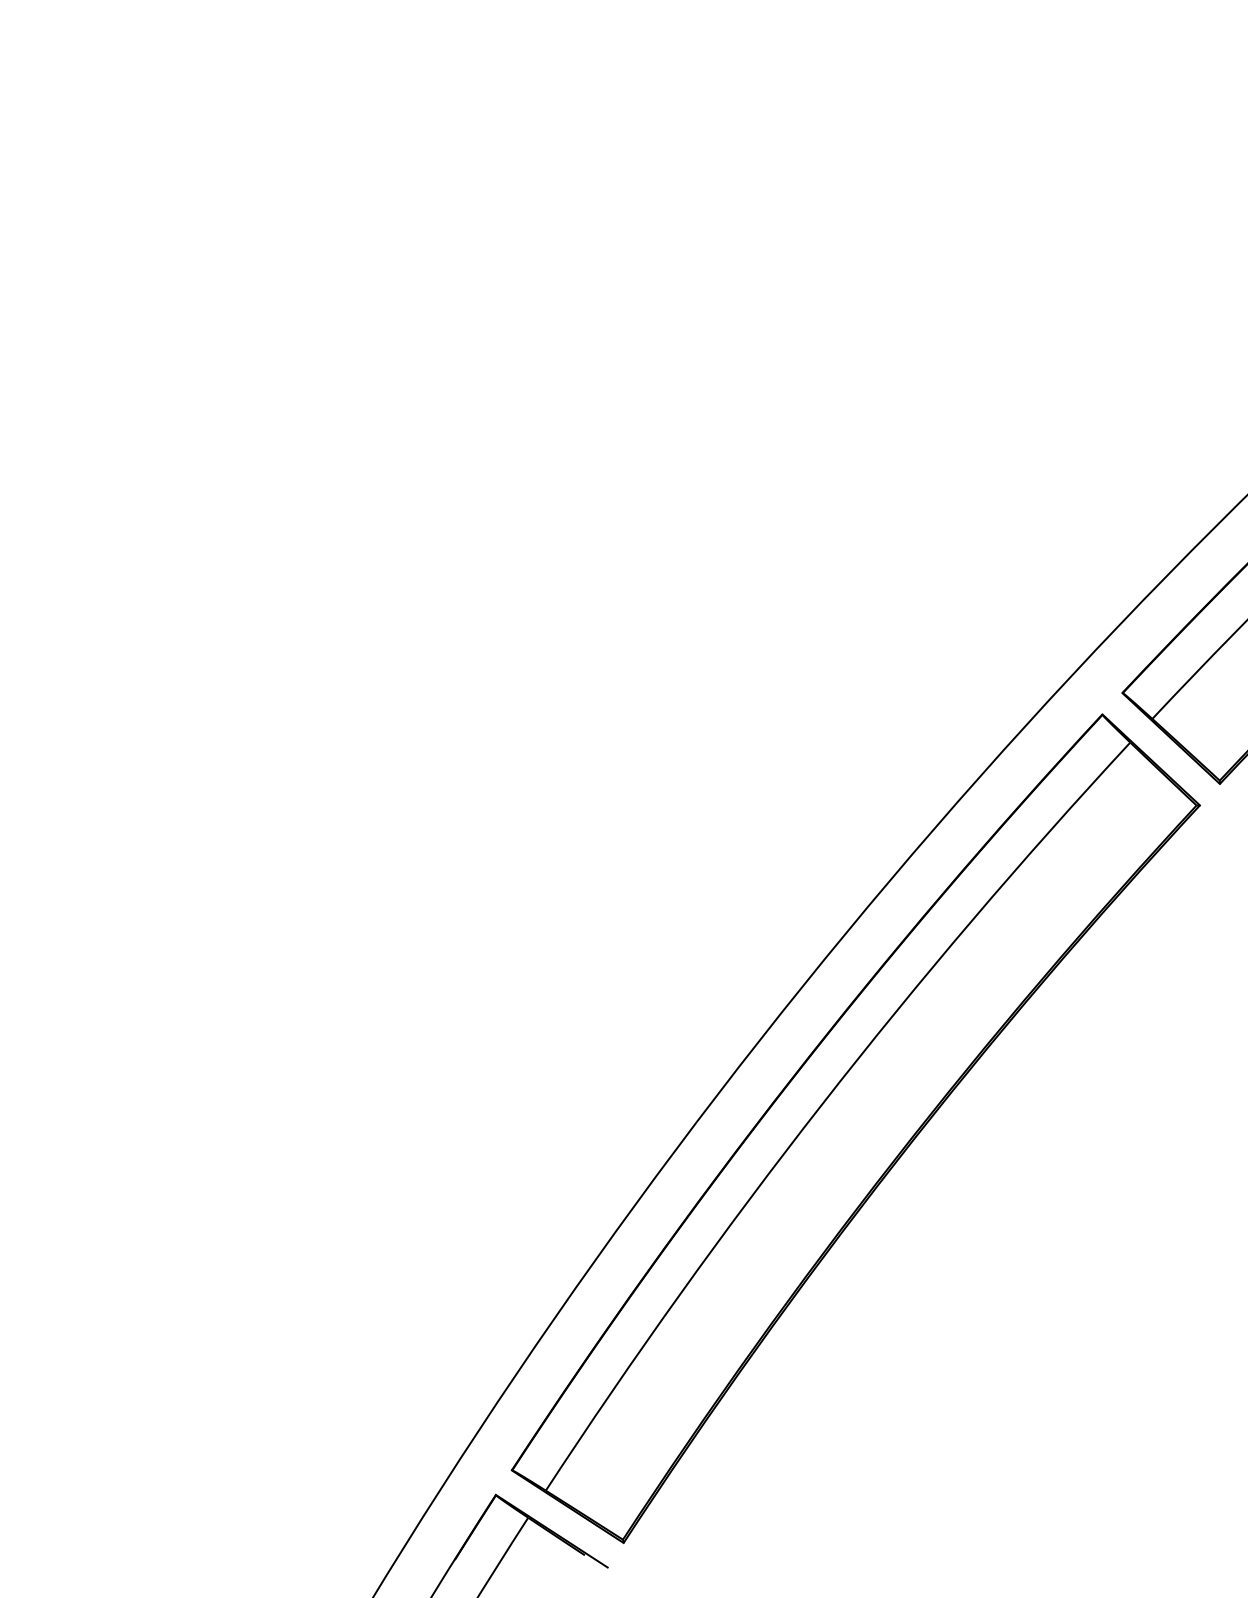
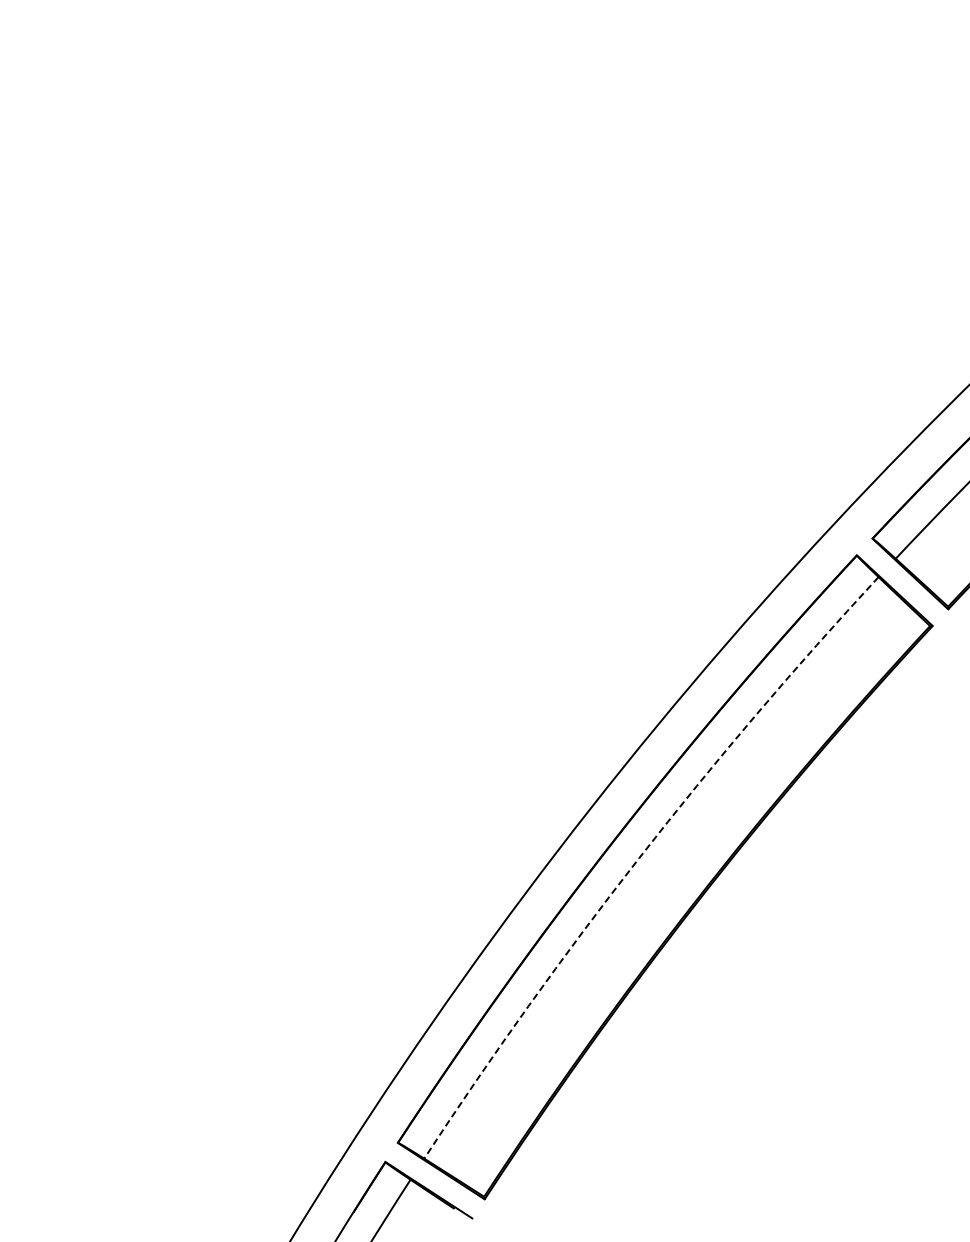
arc: (822, 1104) -> (639, 858), solid -> dashed

